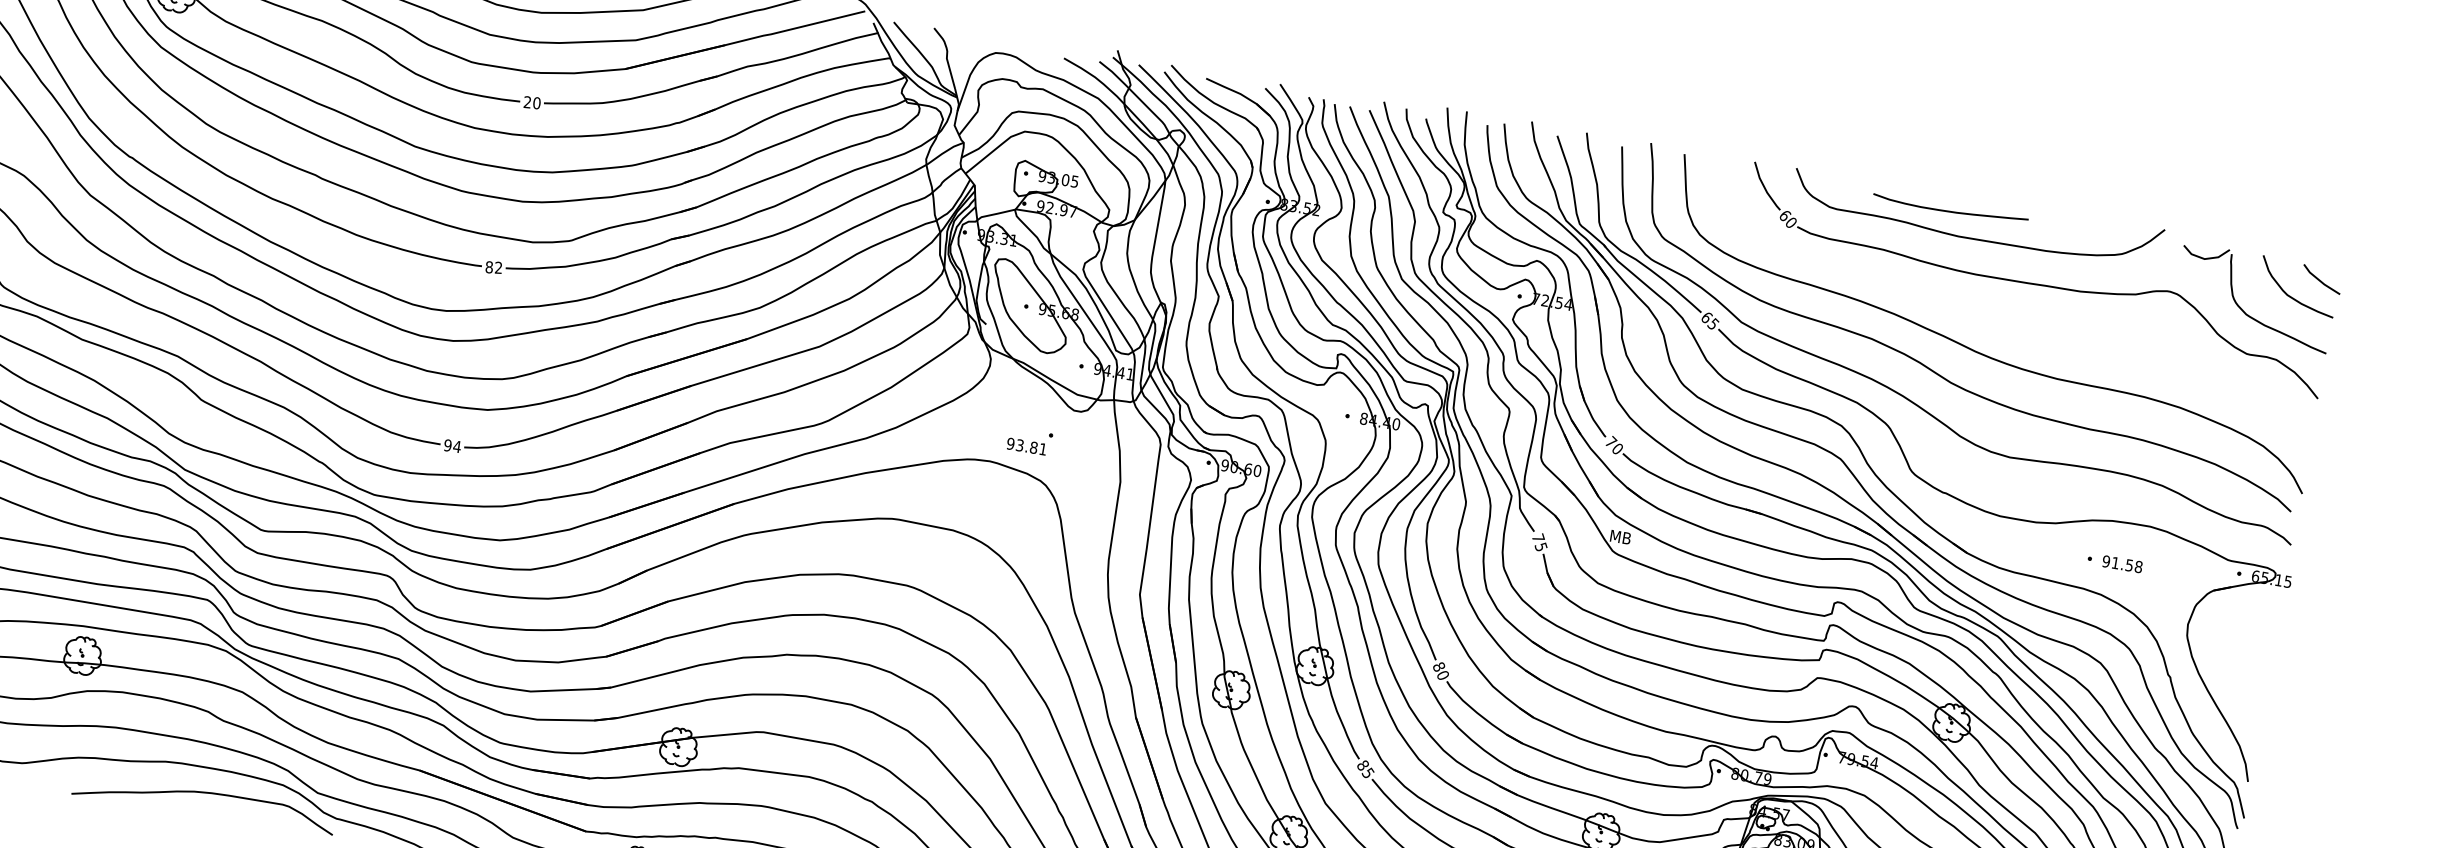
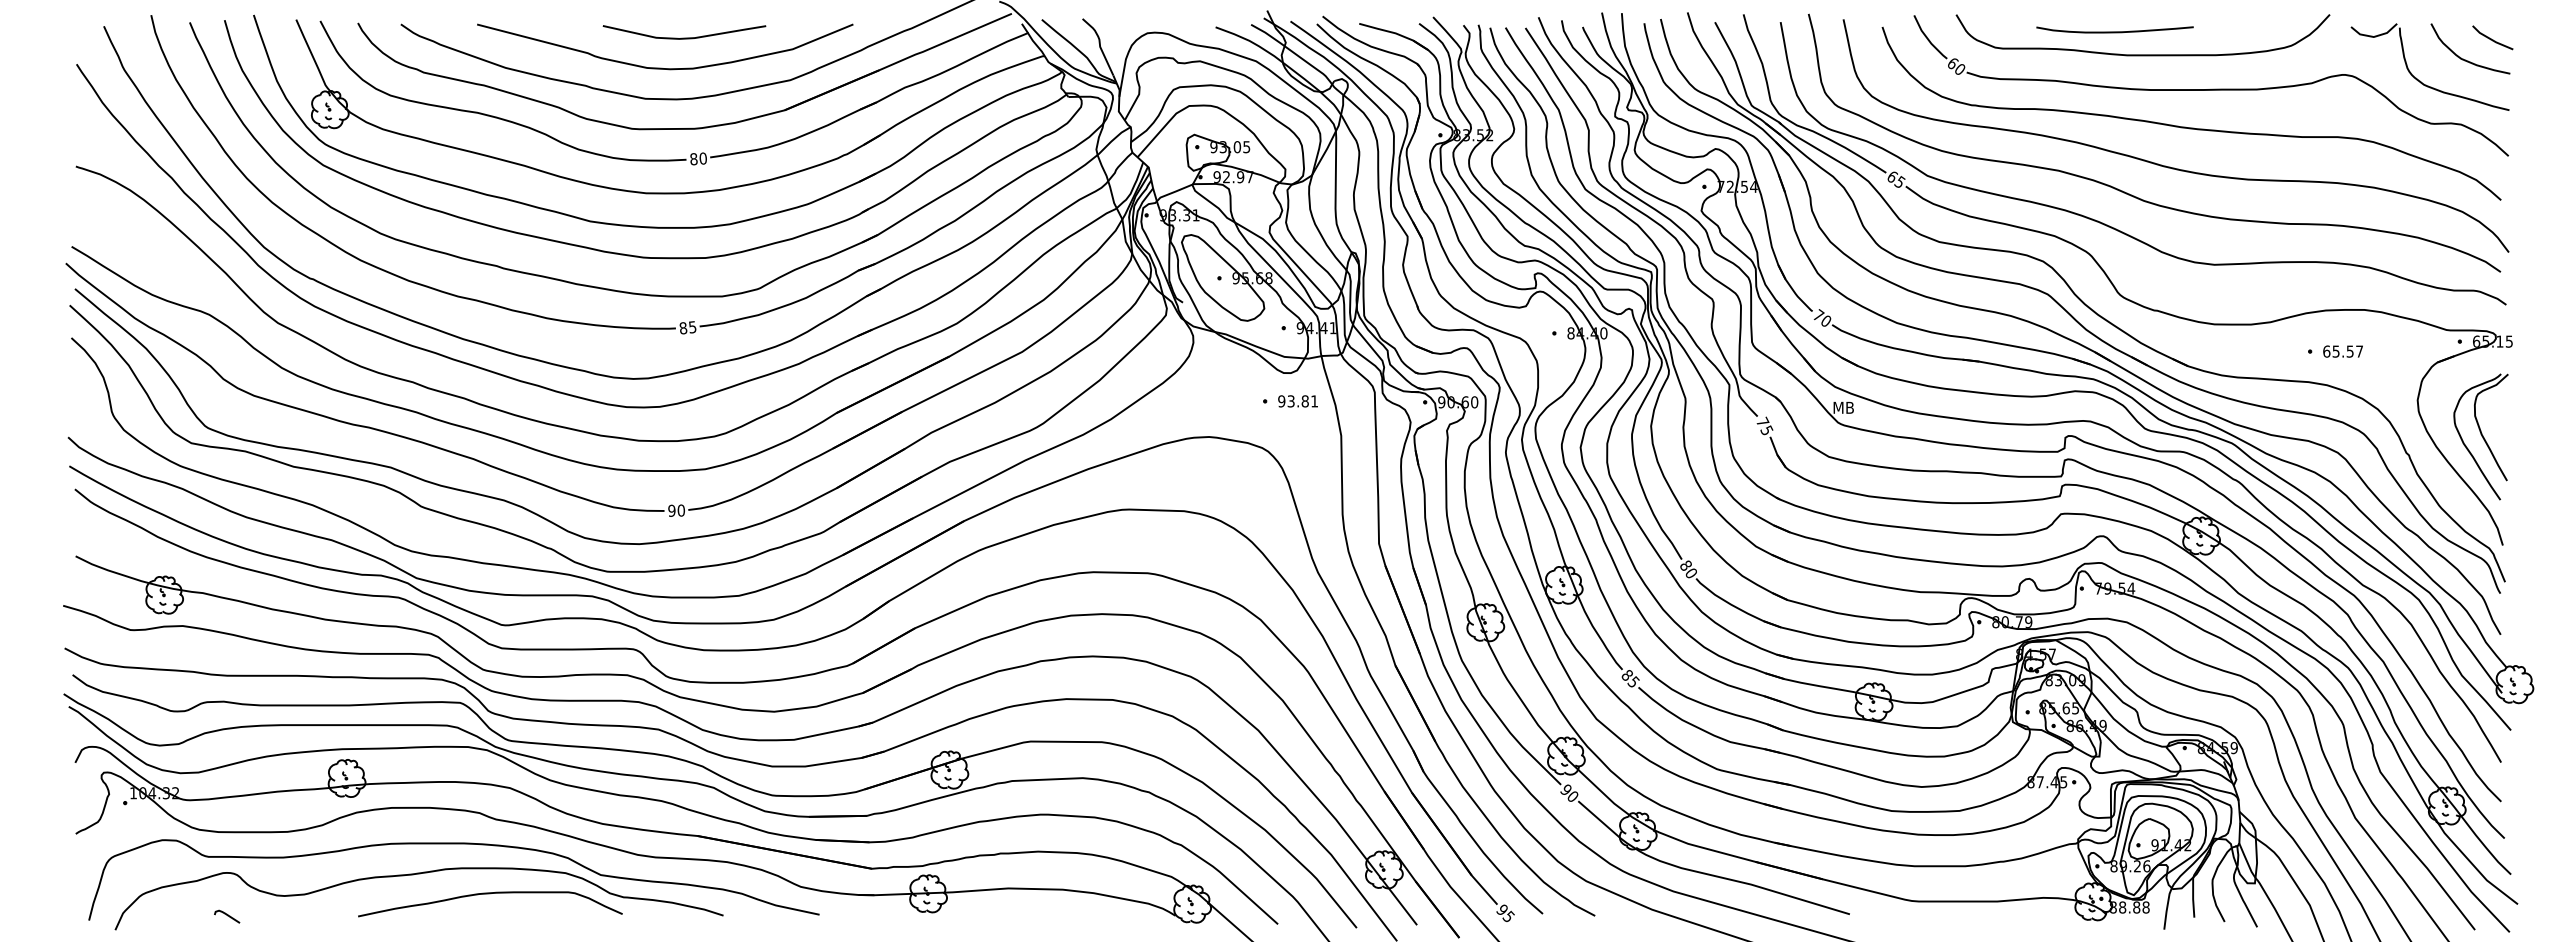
text: (527, 102) -> (693, 159), 20 -> 80
text: (498, 268) -> (692, 327), 82 -> 85
curve: (2009, 318) -> (2191, 127), added
text: (457, 446) -> (681, 510), 94 -> 90
text: (1026, 446) -> (1297, 401), moved
text: (2122, 564) -> (2343, 351), 91.58 -> 65.57
part: (2243, 670) -> (2480, 436), added

